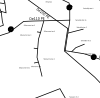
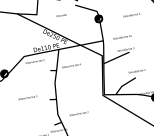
text: (24, 34) -> (25, 97), moved

